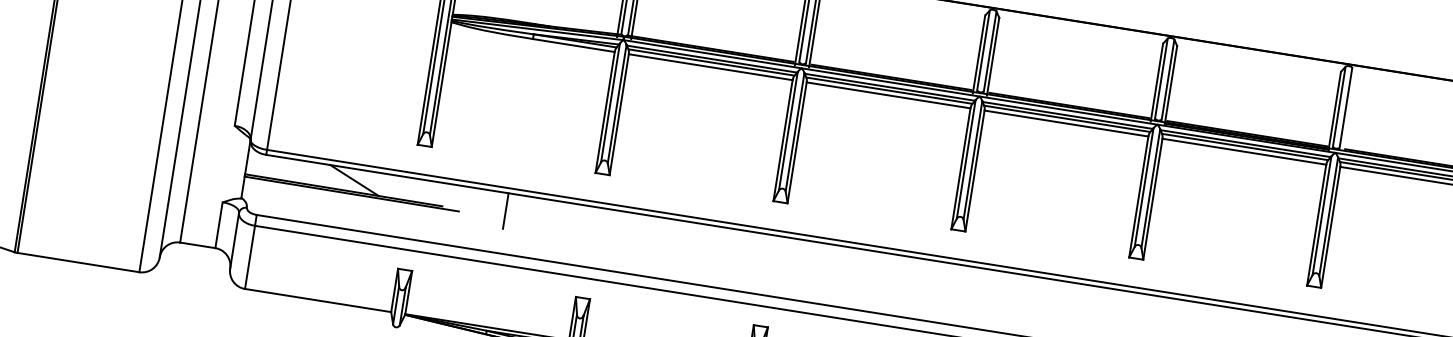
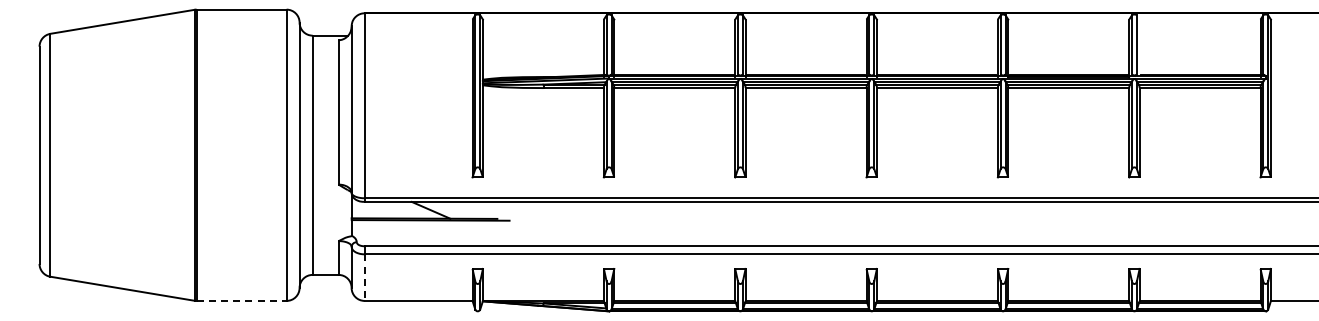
line: (505, 210) -> (543, 214), removed
line: (249, 258) -> (364, 278), solid -> dashed
line: (78, 261) -> (241, 300), solid -> dashed

